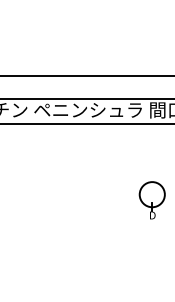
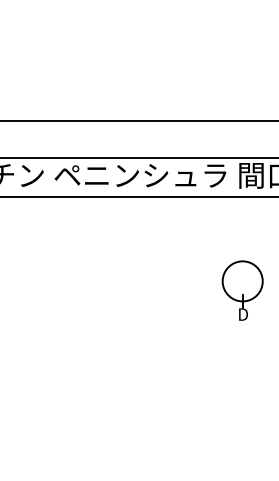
part: (151, 200) -> (241, 290), moved

